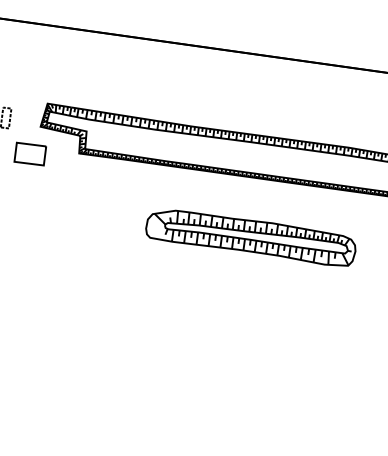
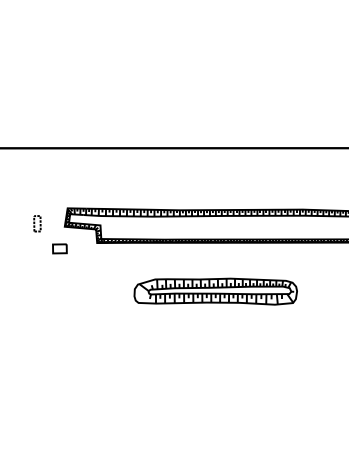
part: (29, 153) -> (59, 248), size x0.6
part: (250, 236) -> (215, 291), moved

